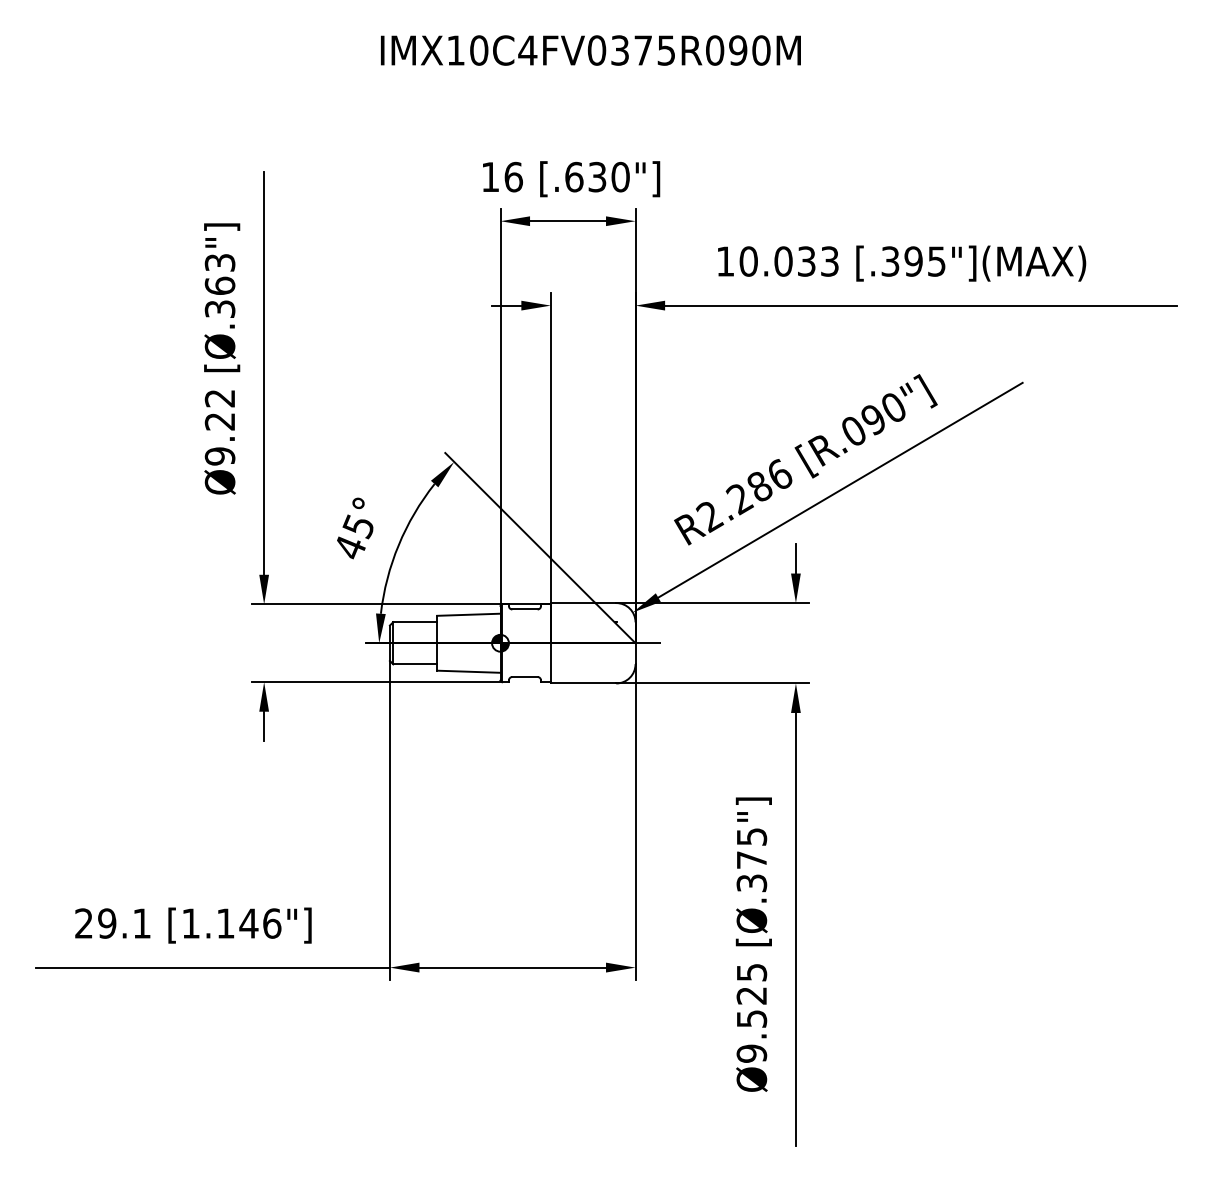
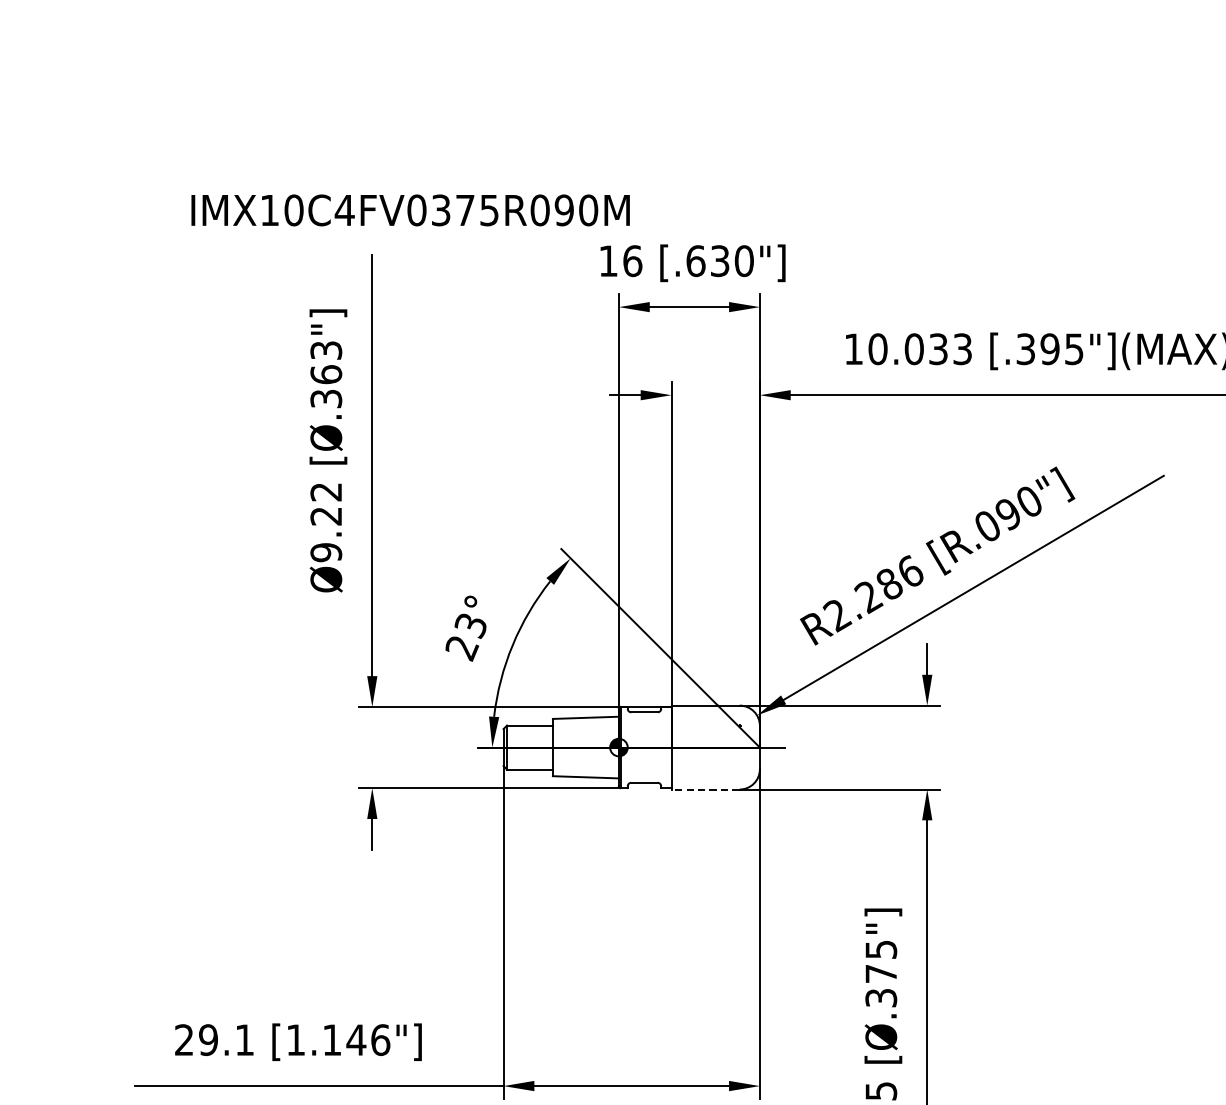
text: (590, 50) -> (410, 210), moved
text: (353, 537) -> (465, 637), 45° -> 23°
line: (583, 683) -> (705, 789), solid -> dashed

